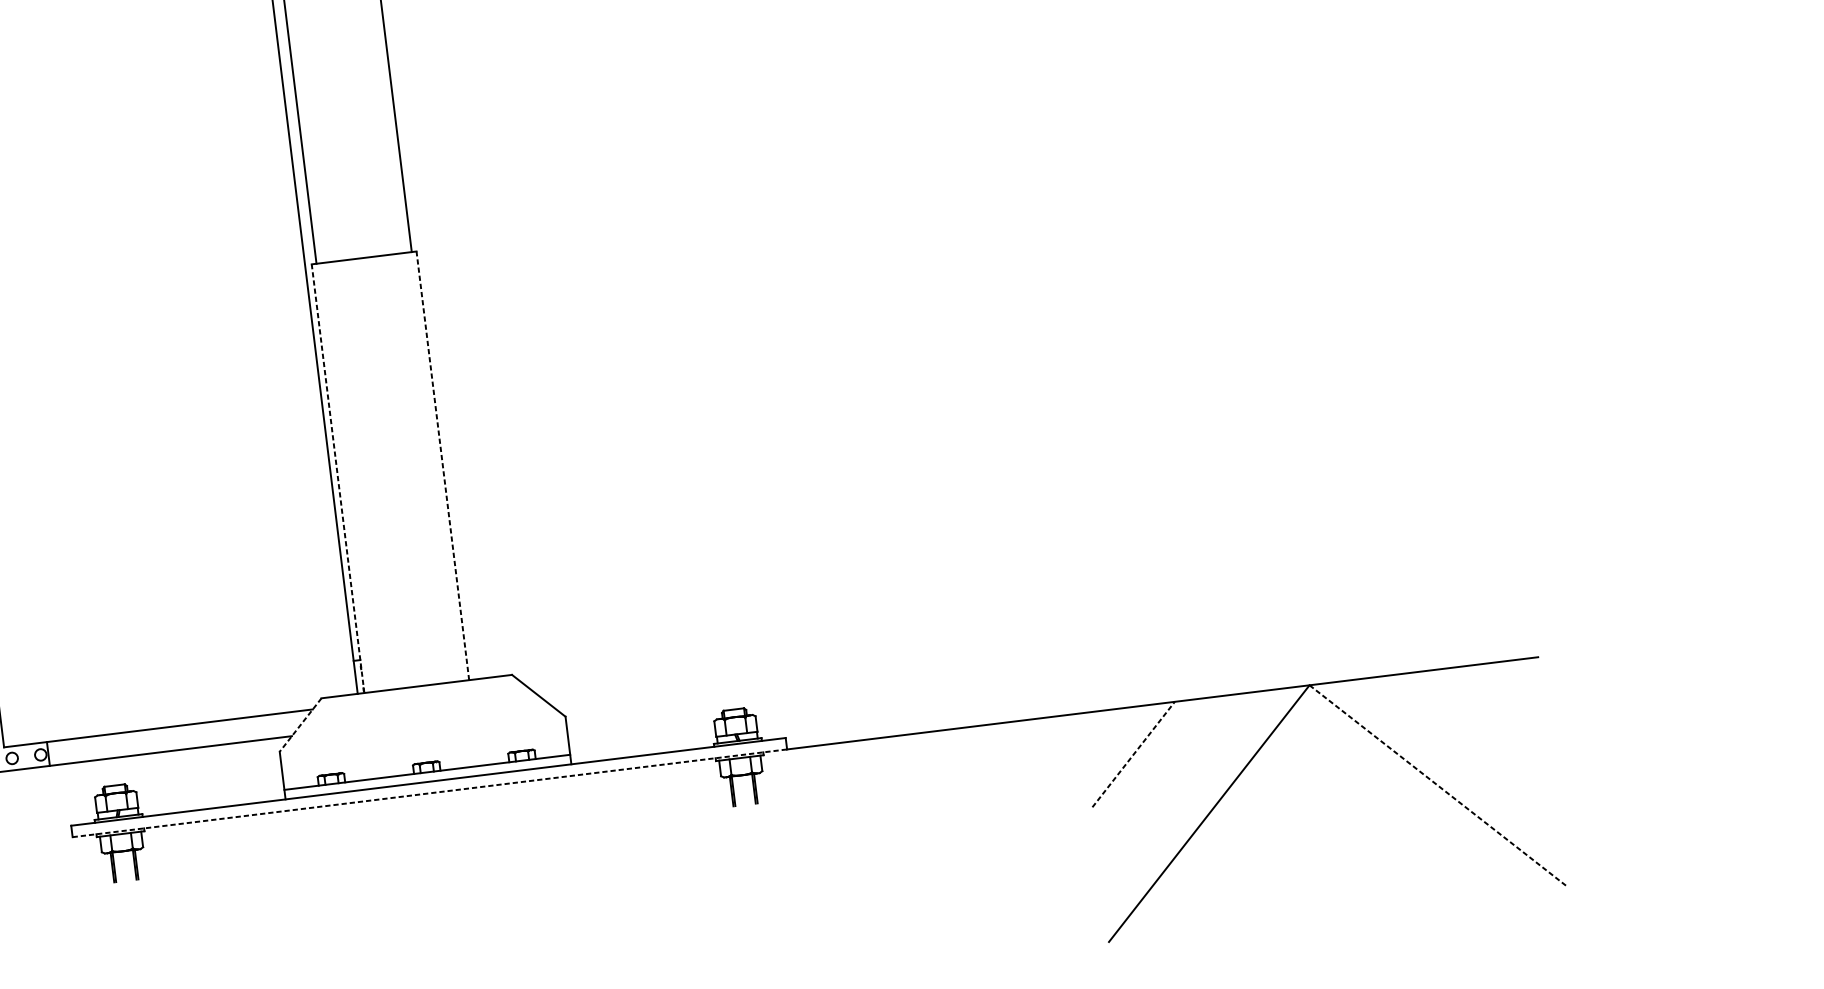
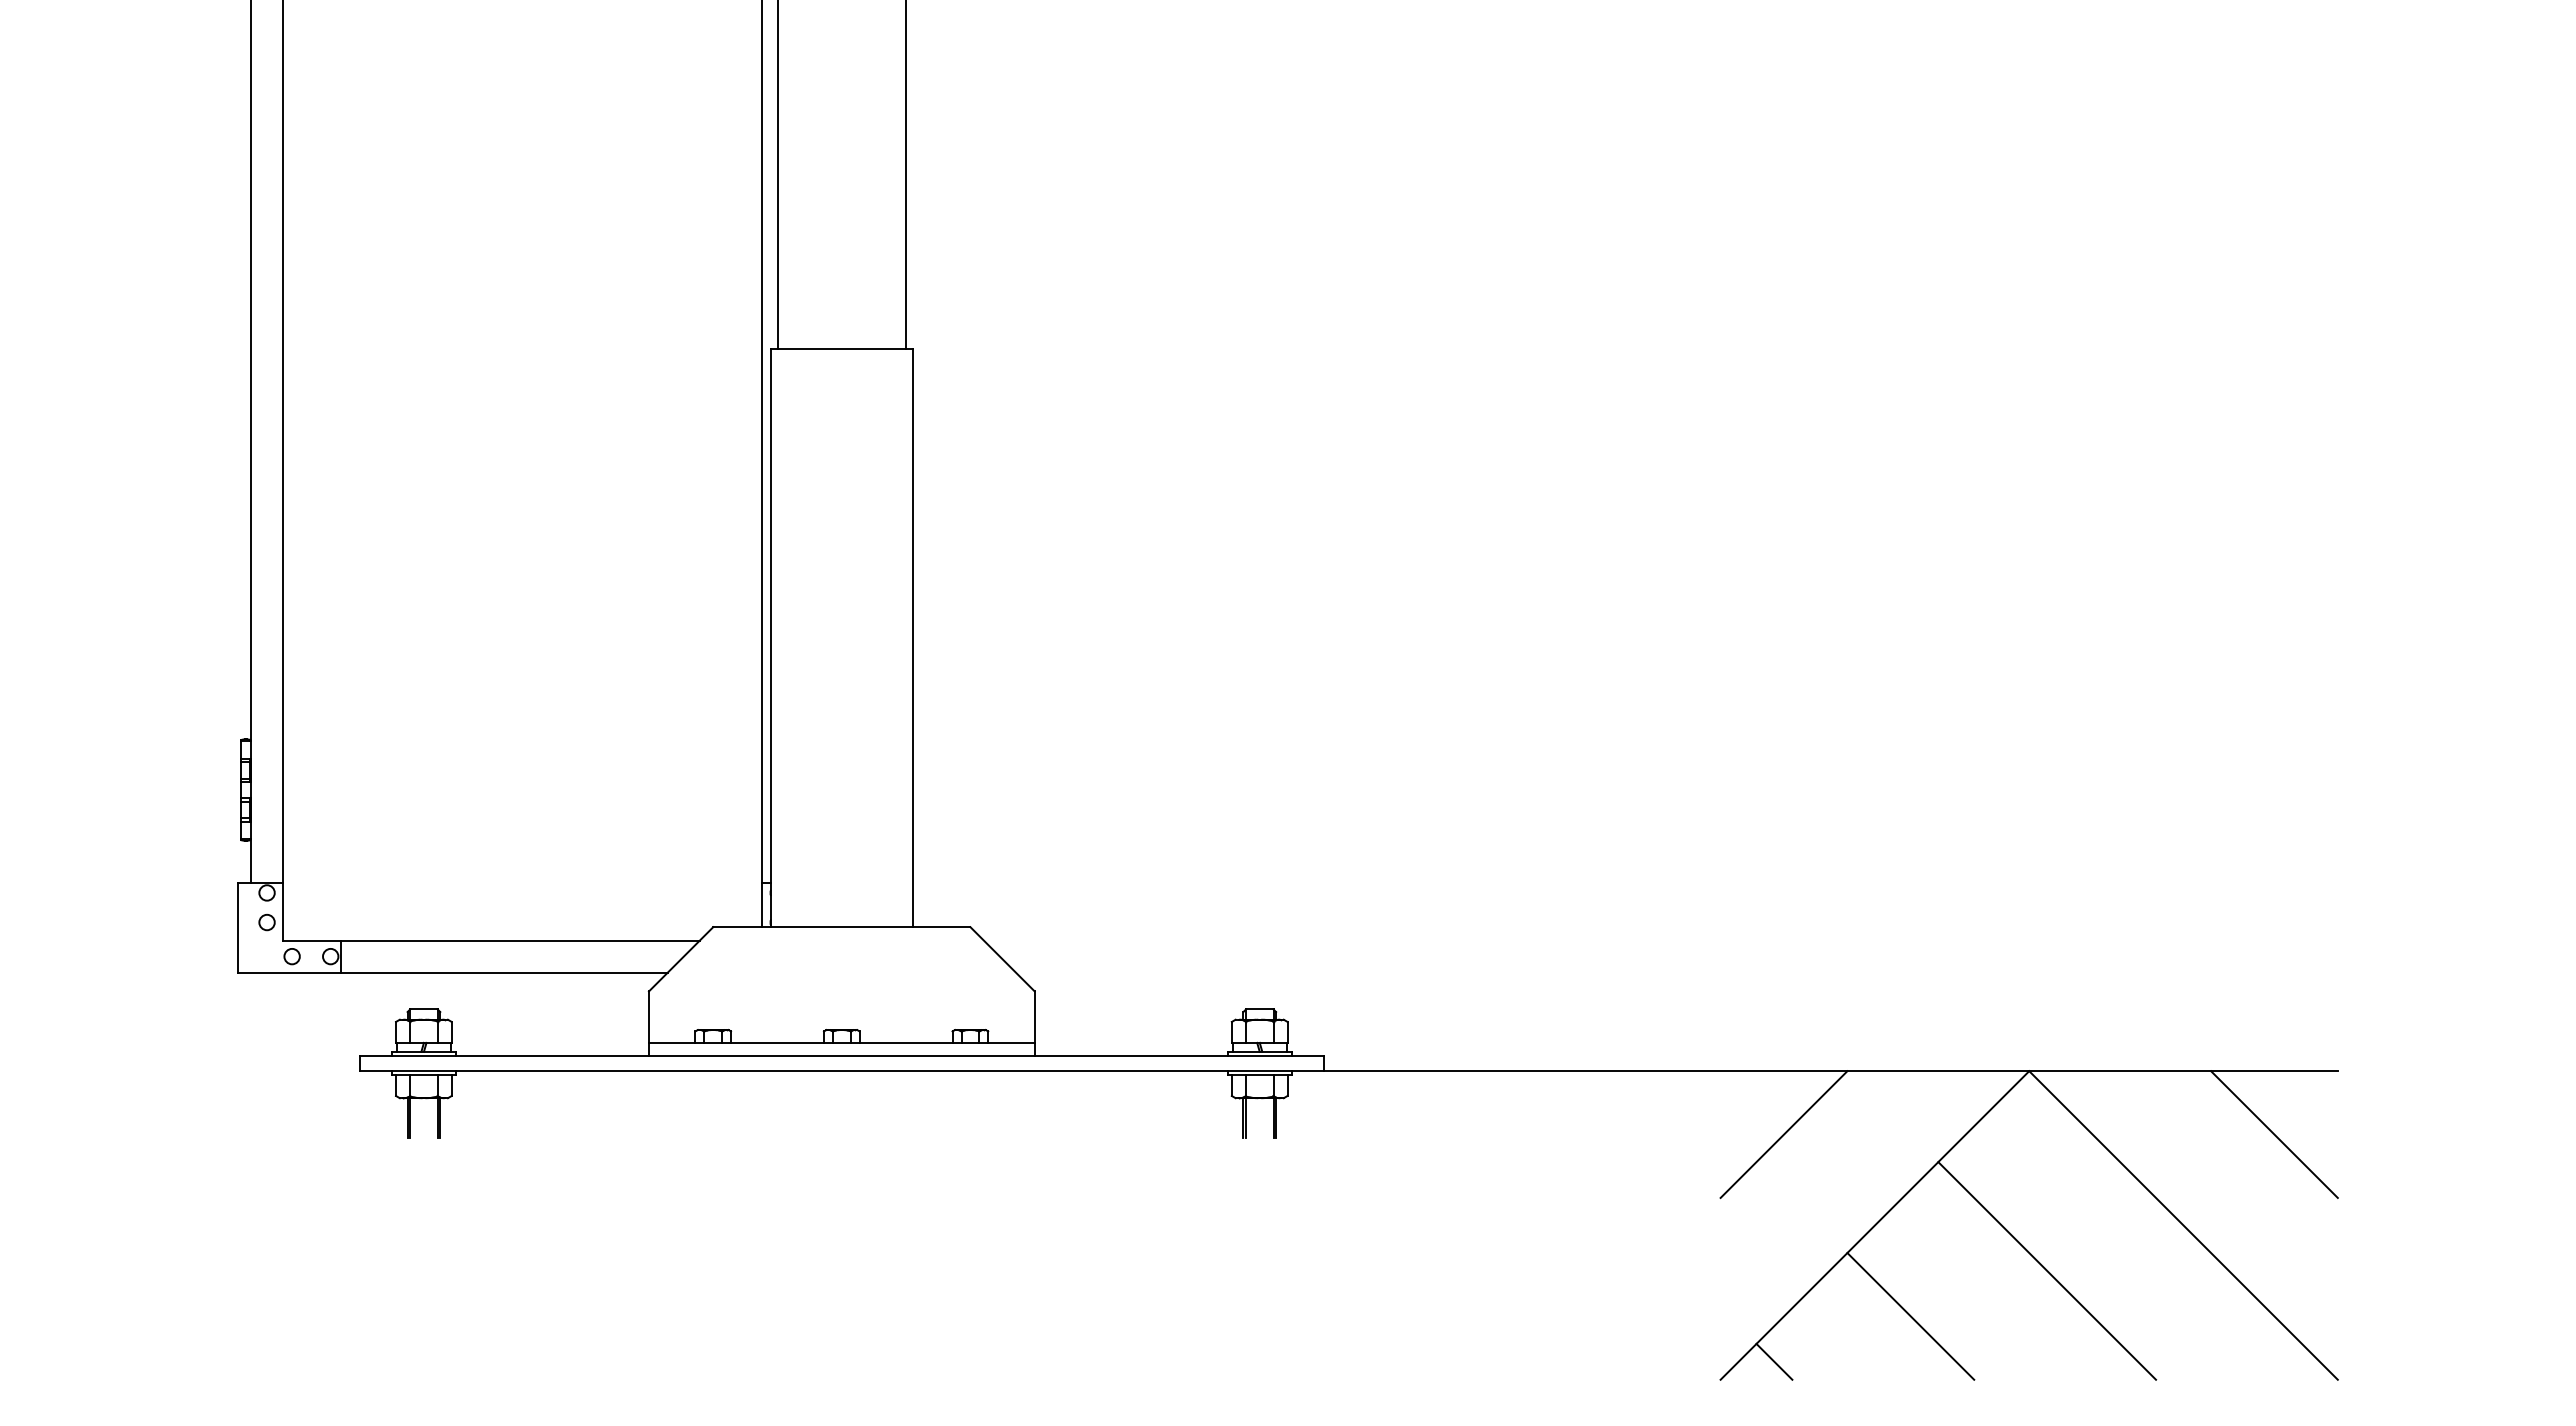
line: (442, 465) -> (912, 637), dashed -> solid
line: (338, 478) -> (771, 637), dashed -> solid
line: (1497, 709) -> (2274, 1134), added
line: (300, 725) -> (680, 959), dashed -> solid
line: (1133, 754) -> (1784, 1134), dashed -> solid
line: (1437, 785) -> (2183, 1225), dashed -> solid
line: (430, 793) -> (842, 1071), dashed -> solid
line: (1341, 831) -> (2047, 1270), added
line: (1243, 877) -> (1910, 1316), added
line: (1147, 923) -> (1774, 1361), added

